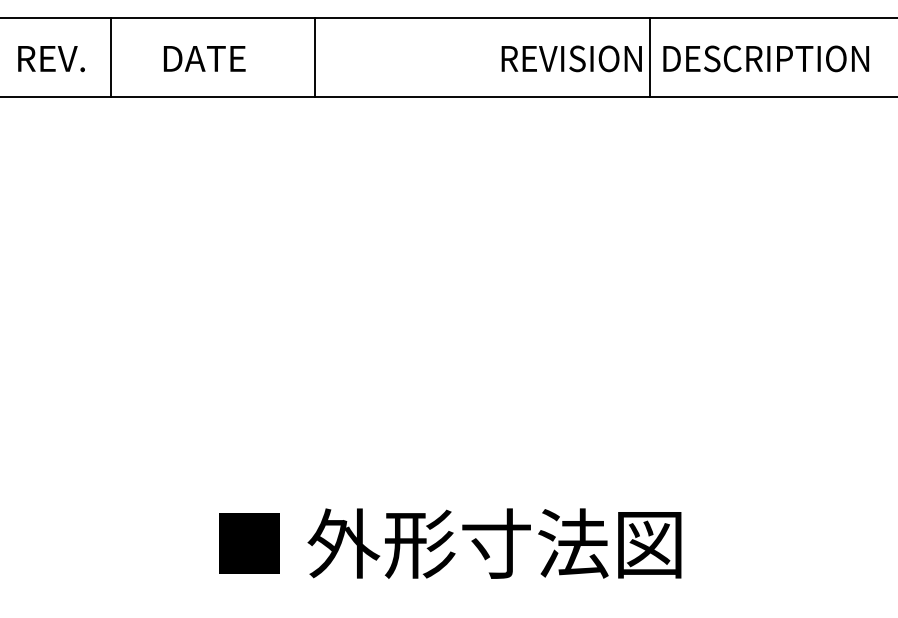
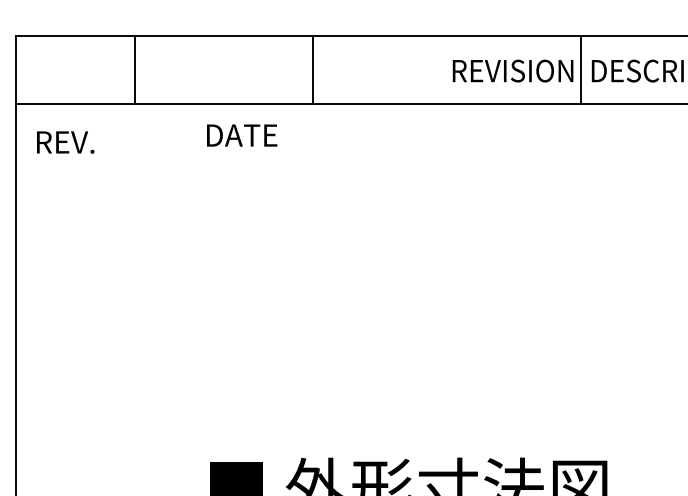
line: (111, 57) -> (135, 69), moved
line: (314, 57) -> (313, 69), moved
text: (204, 58) -> (241, 135), moved
text: (51, 59) -> (65, 142), moved

